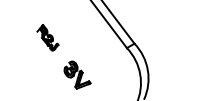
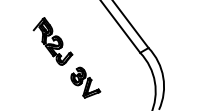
part: (47, 37) -> (52, 41), size x1.67

